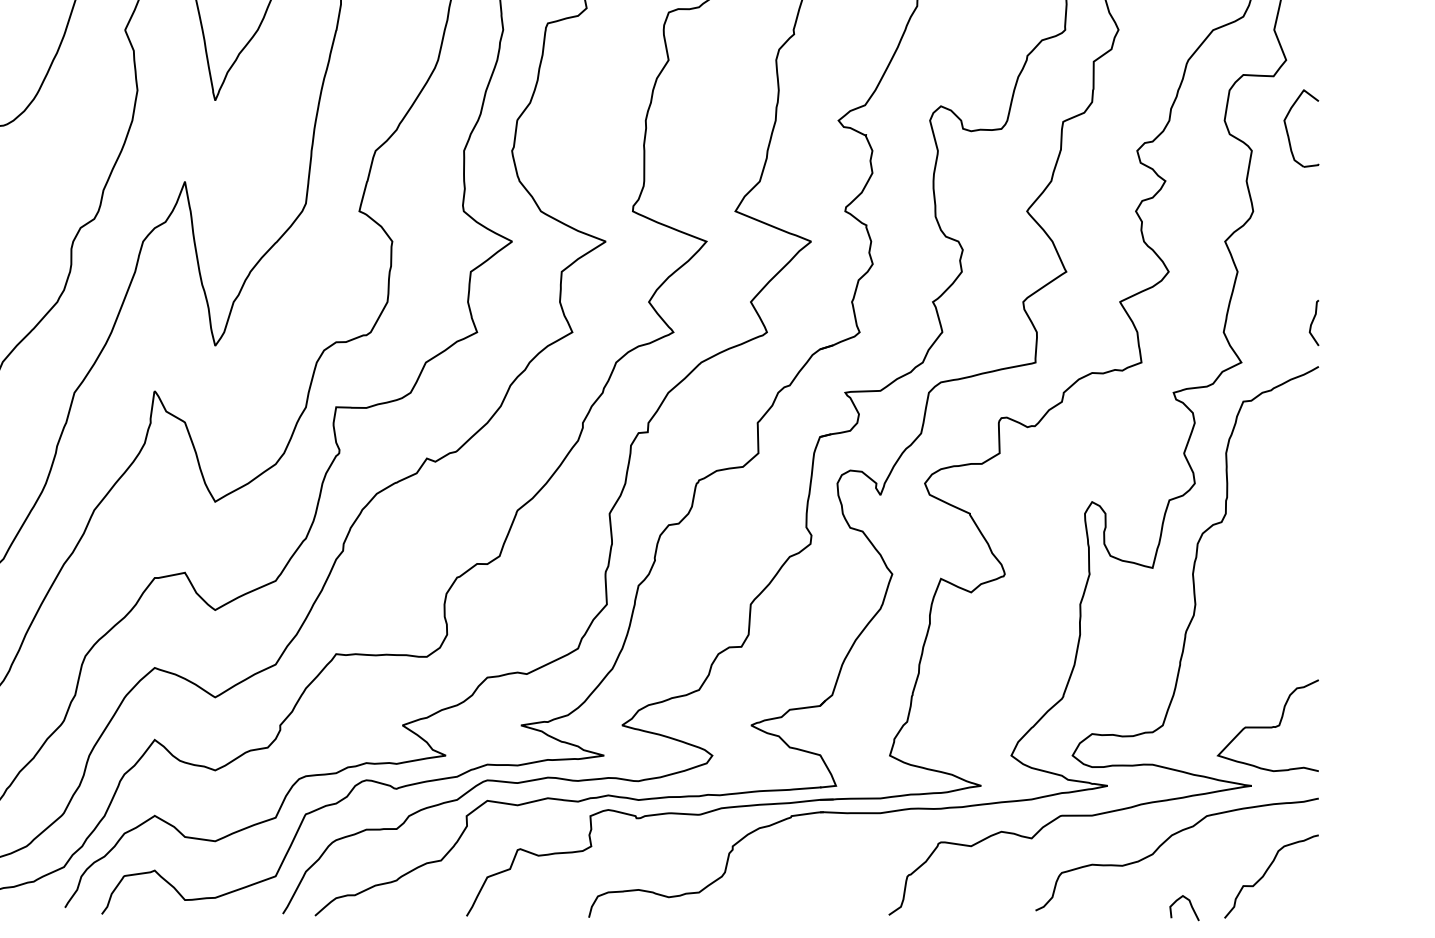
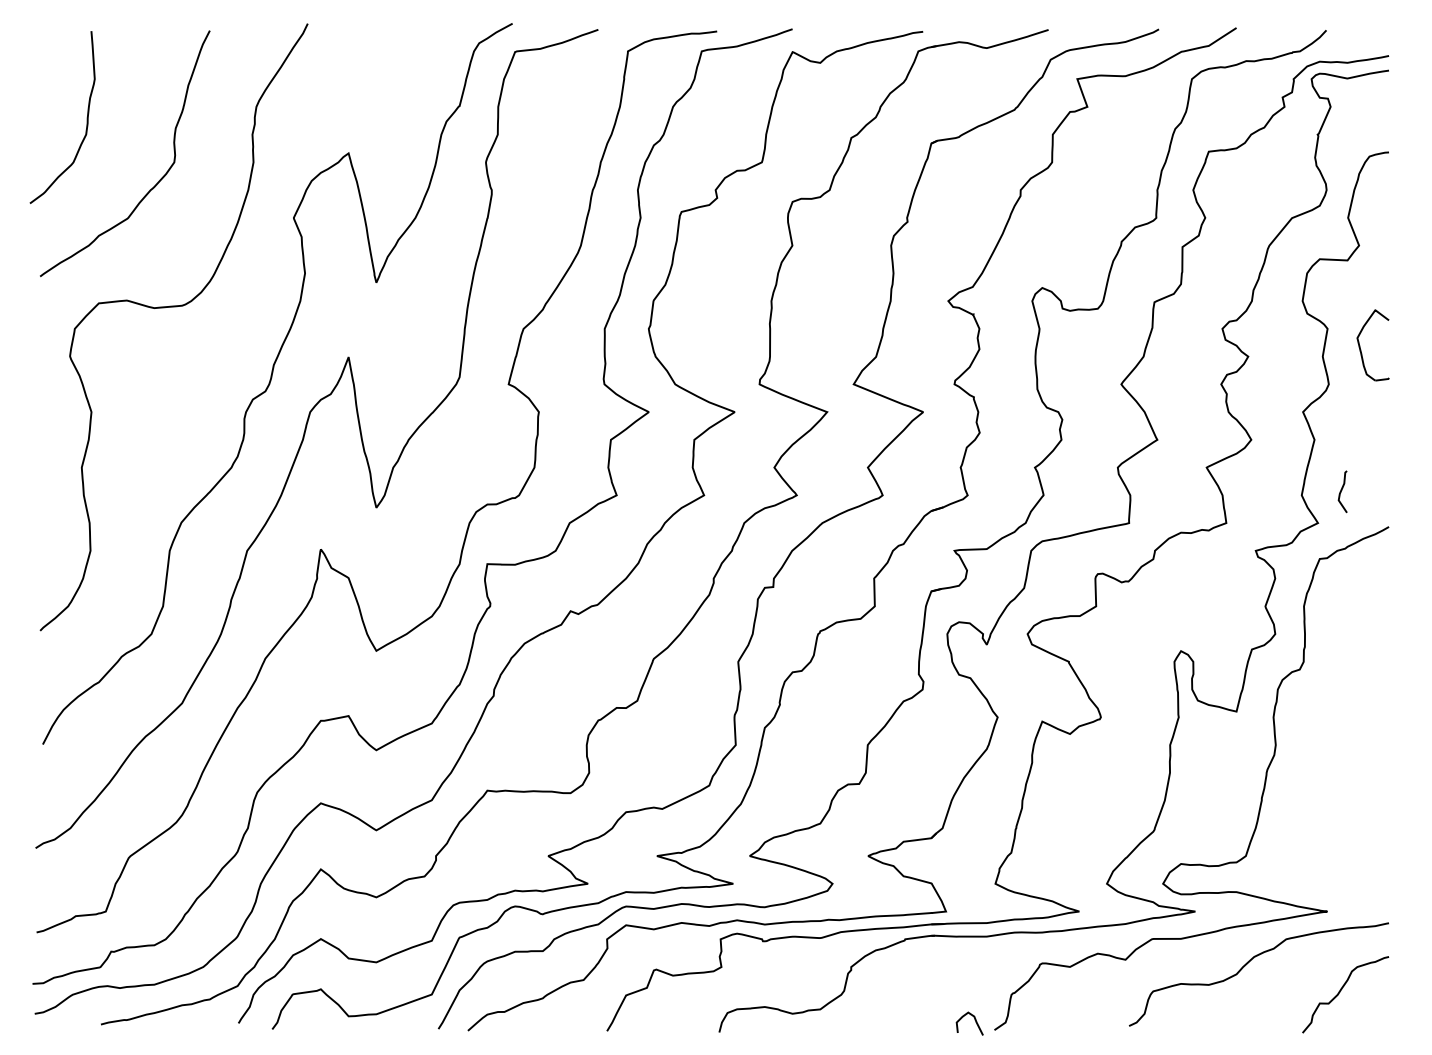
part: (1288, 133) -> (1361, 349), moved
curve: (1313, 321) -> (1342, 490), moved
curve: (1268, 726) -> (1342, 857), removed
curve: (1189, 904) -> (974, 1020), moved

